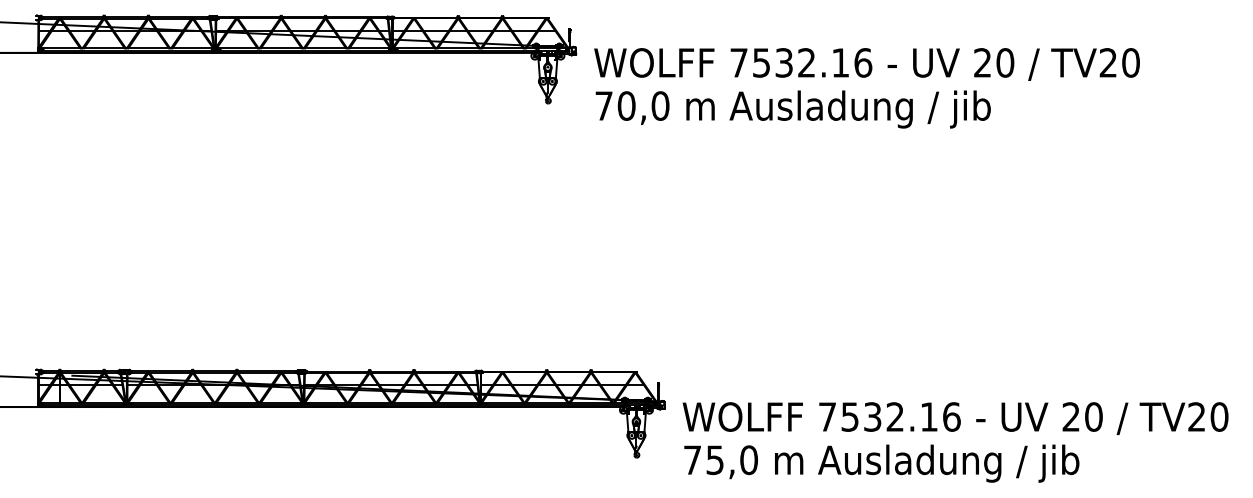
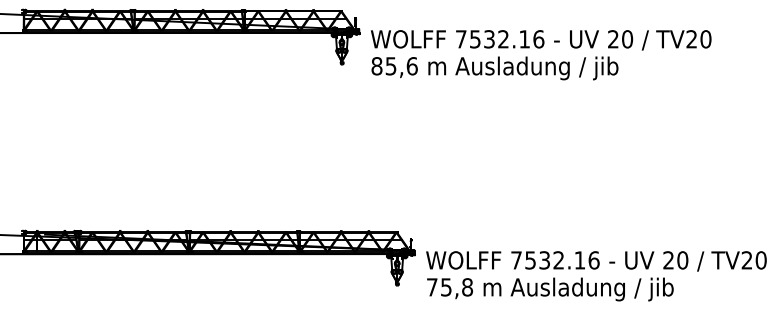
text: (632, 106) -> (394, 66), 70,0 -> 85,6
text: (749, 460) -> (467, 287), 75,0 -> 75,8

